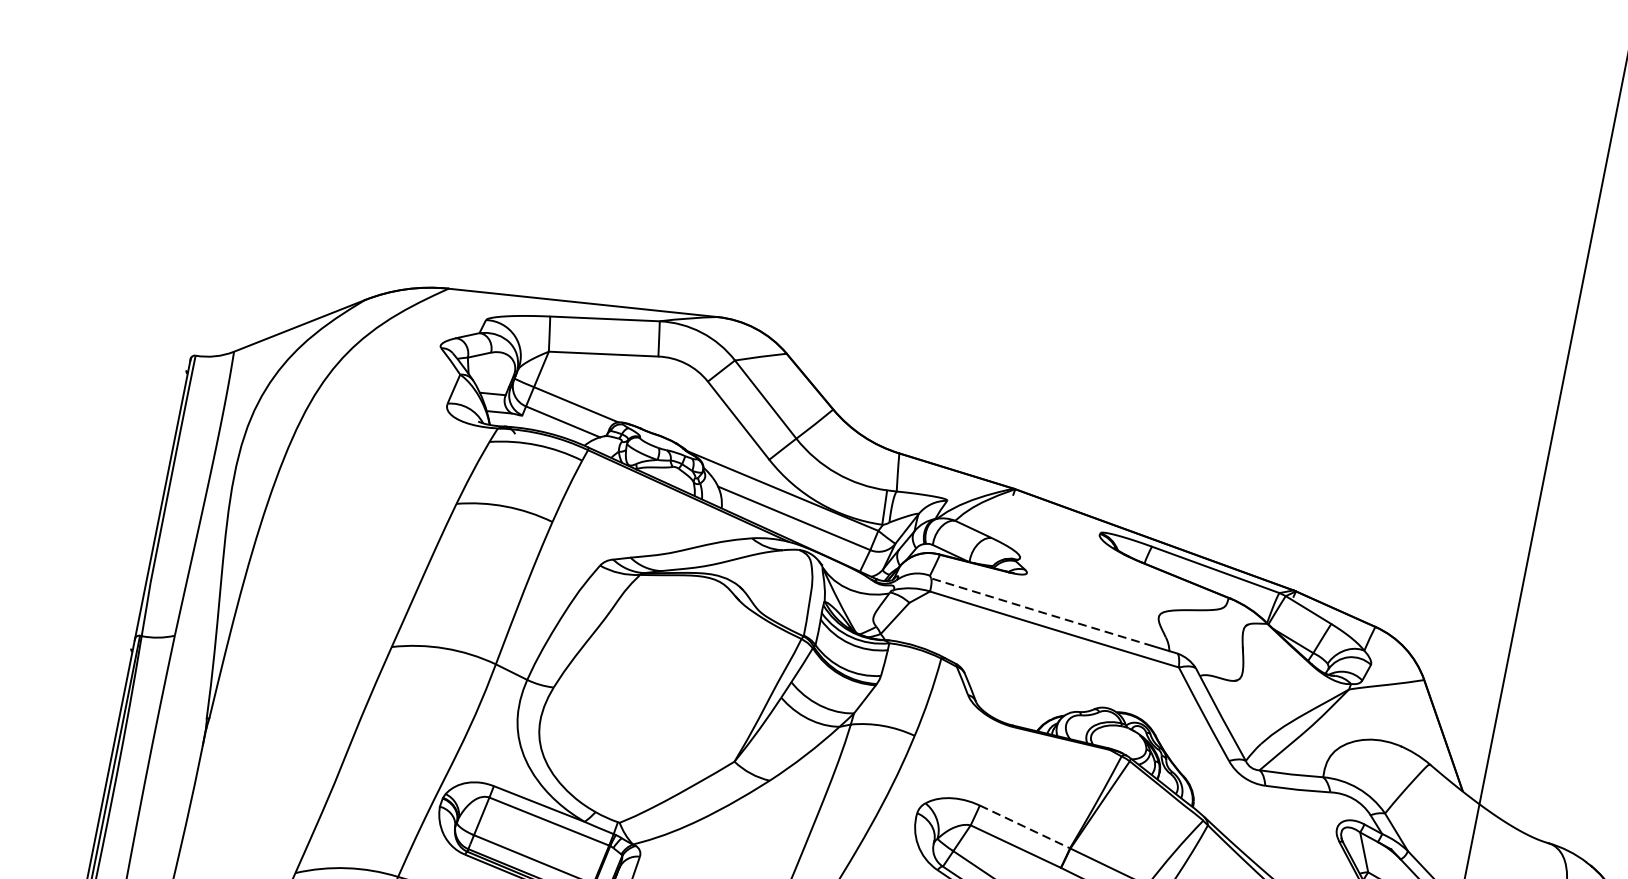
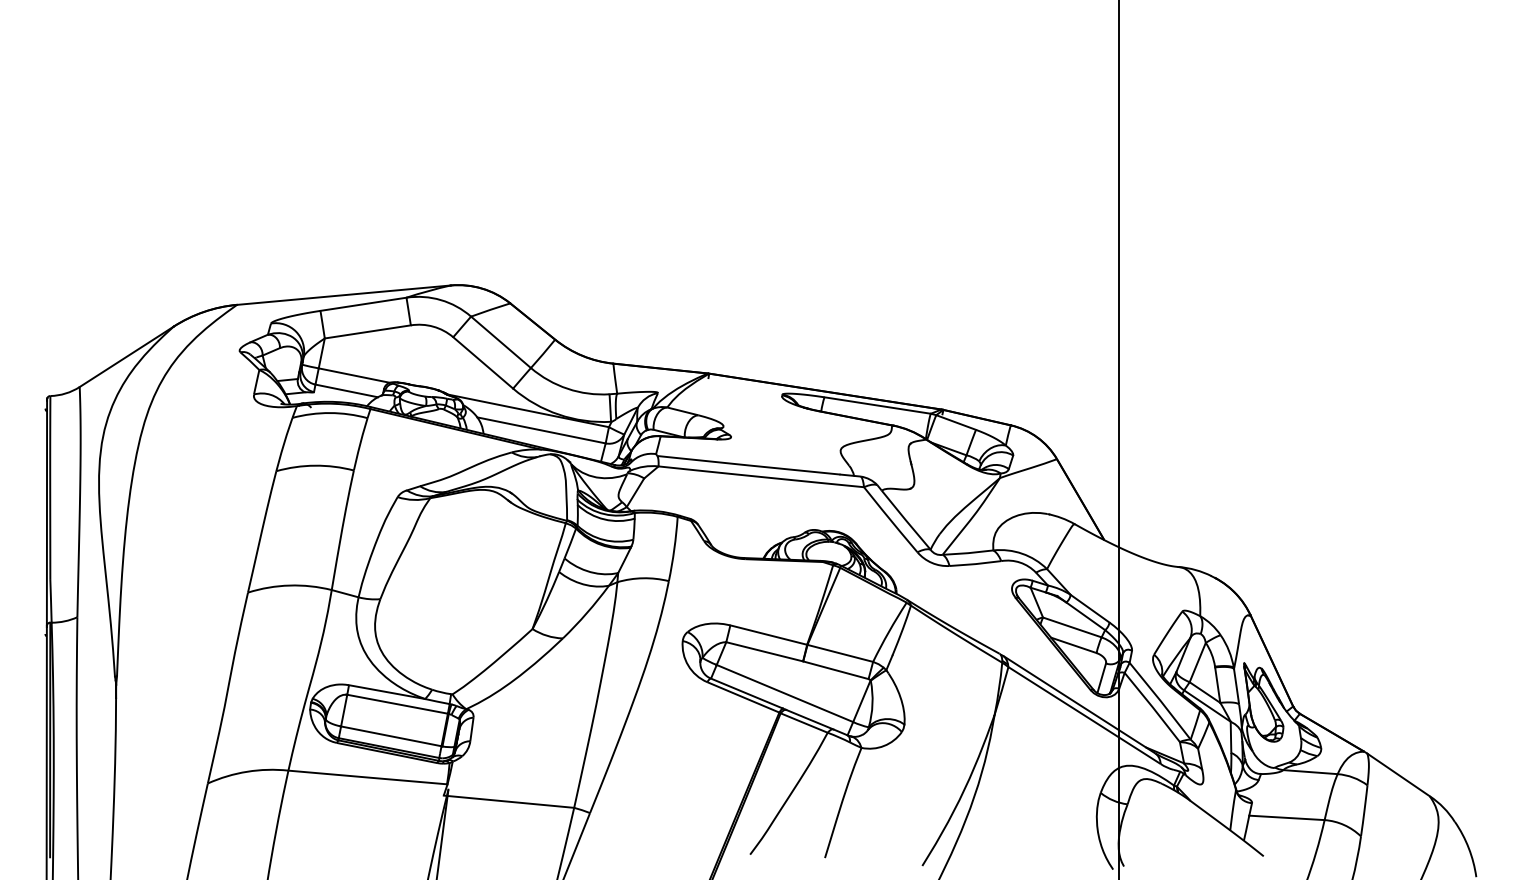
line: (1041, 612) -> (748, 465), dashed -> solid
line: (1024, 827) -> (768, 635), dashed -> solid

